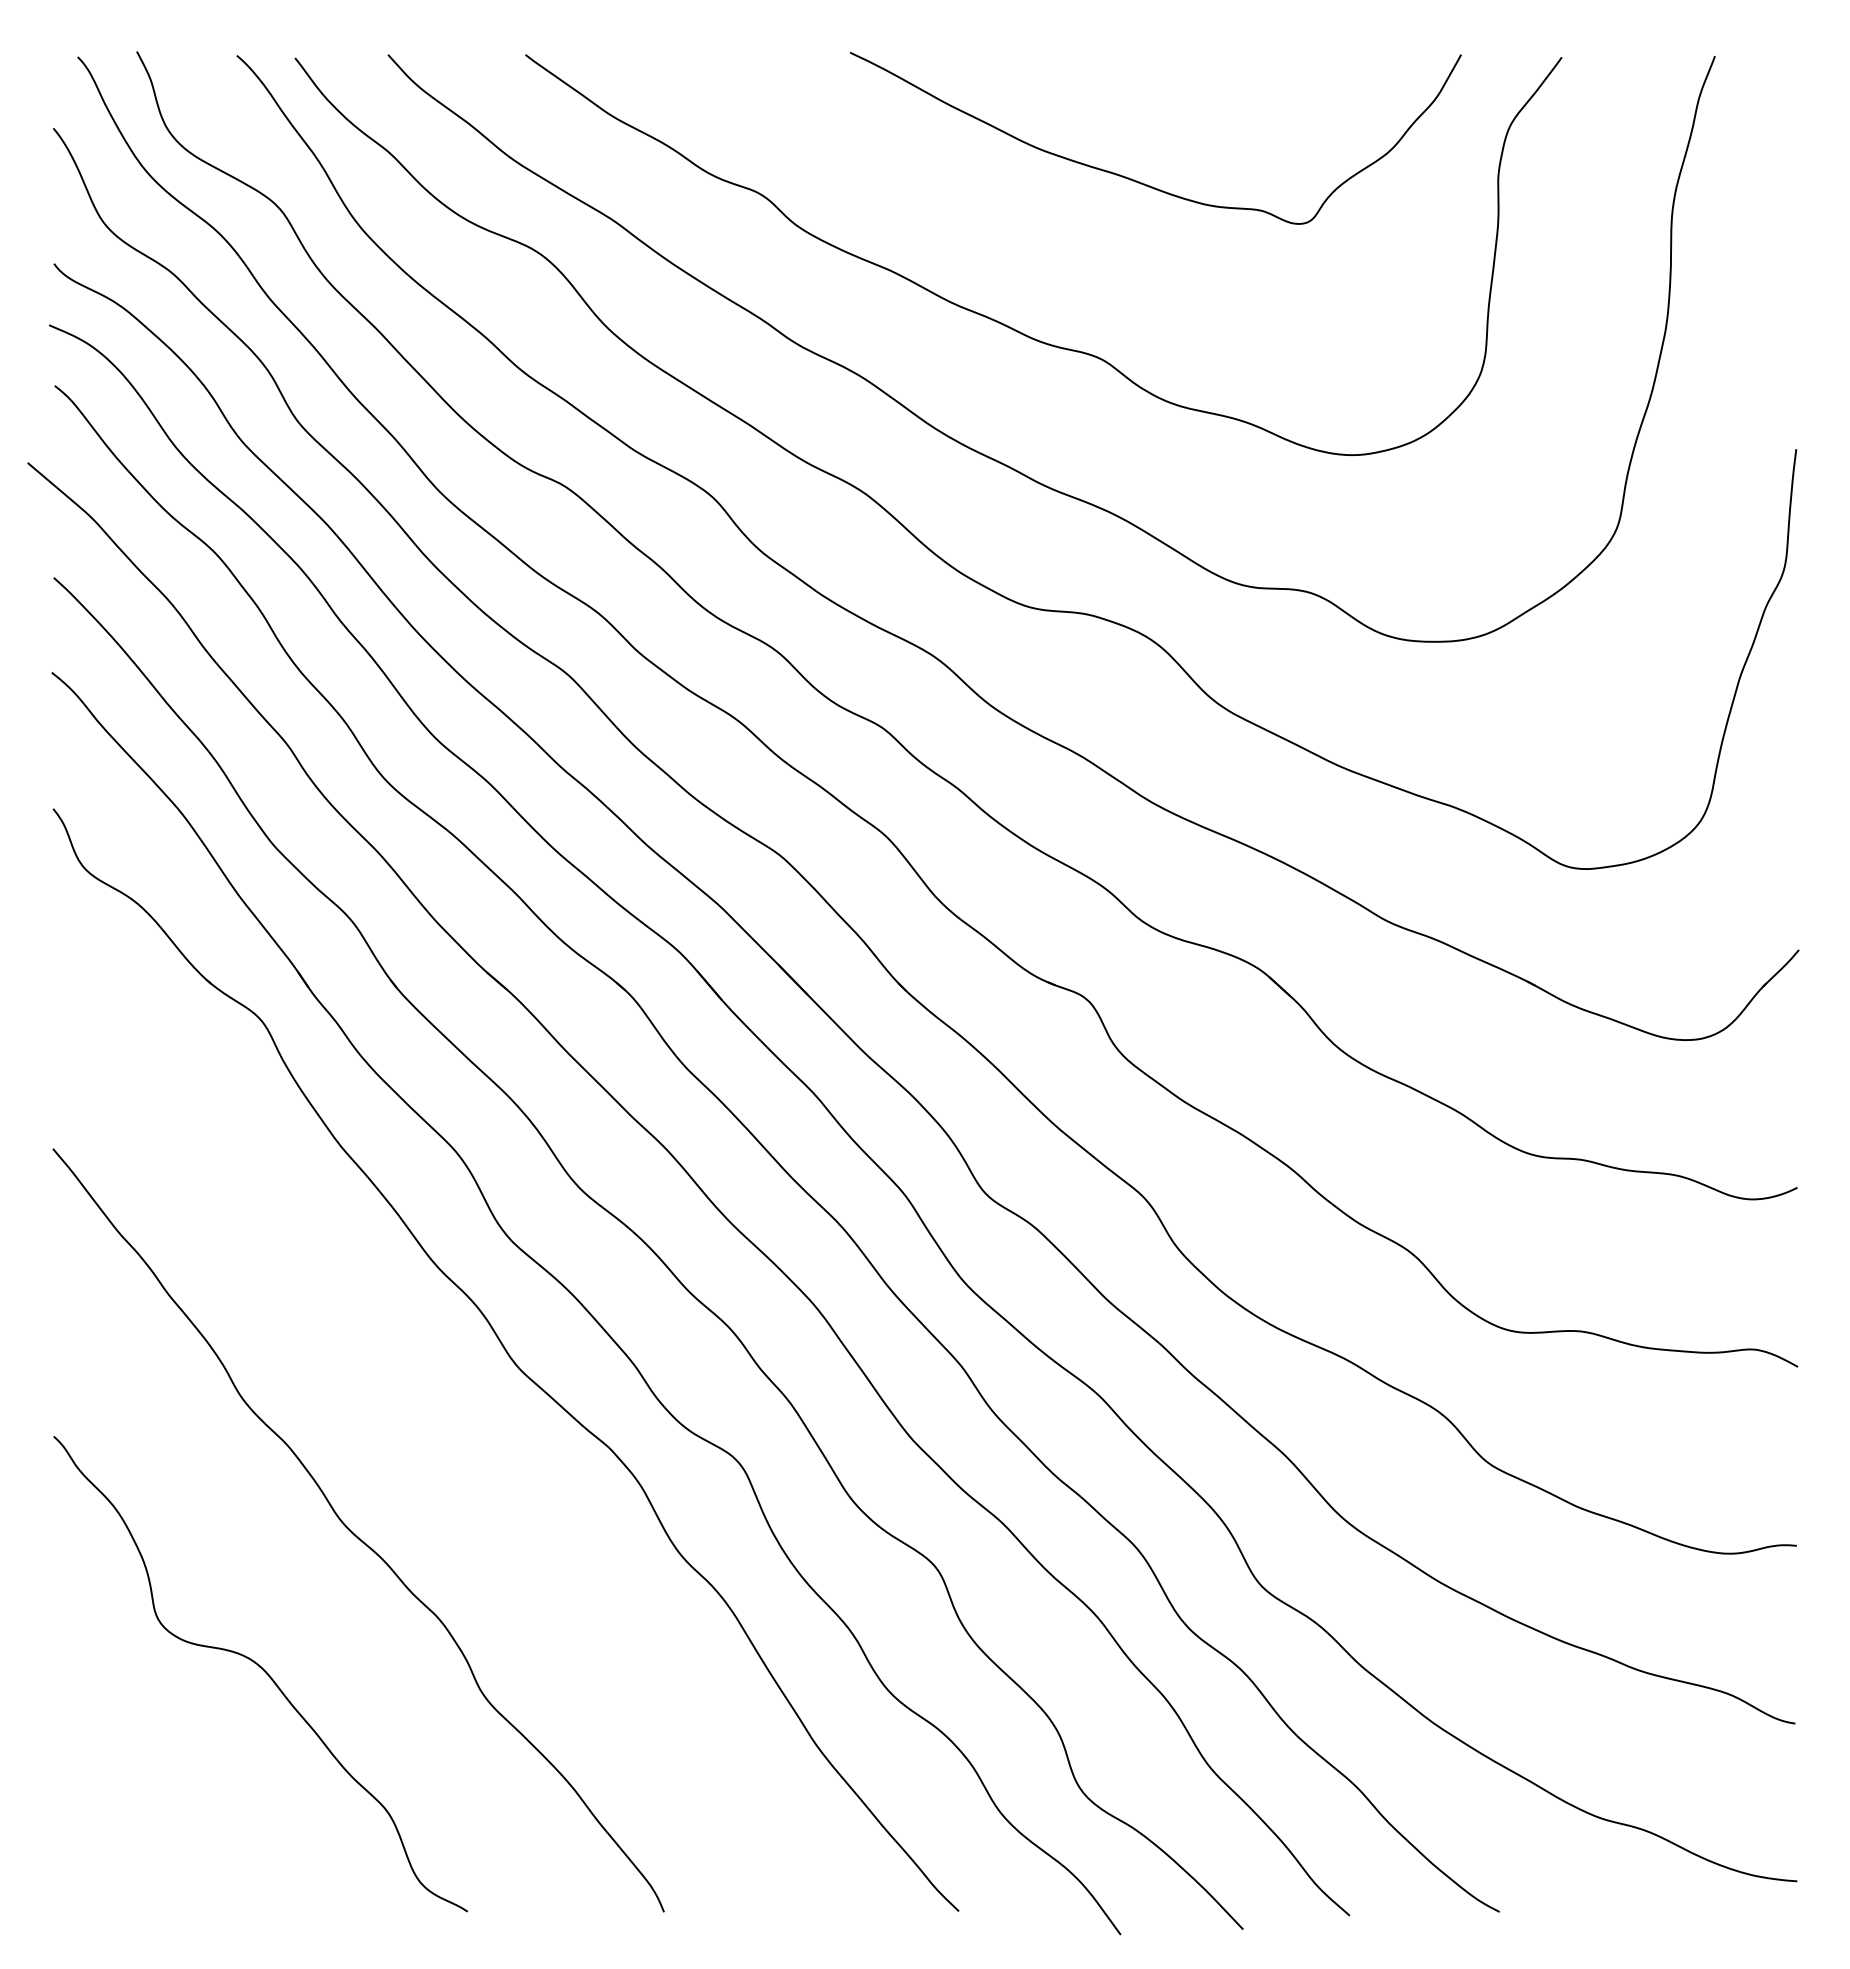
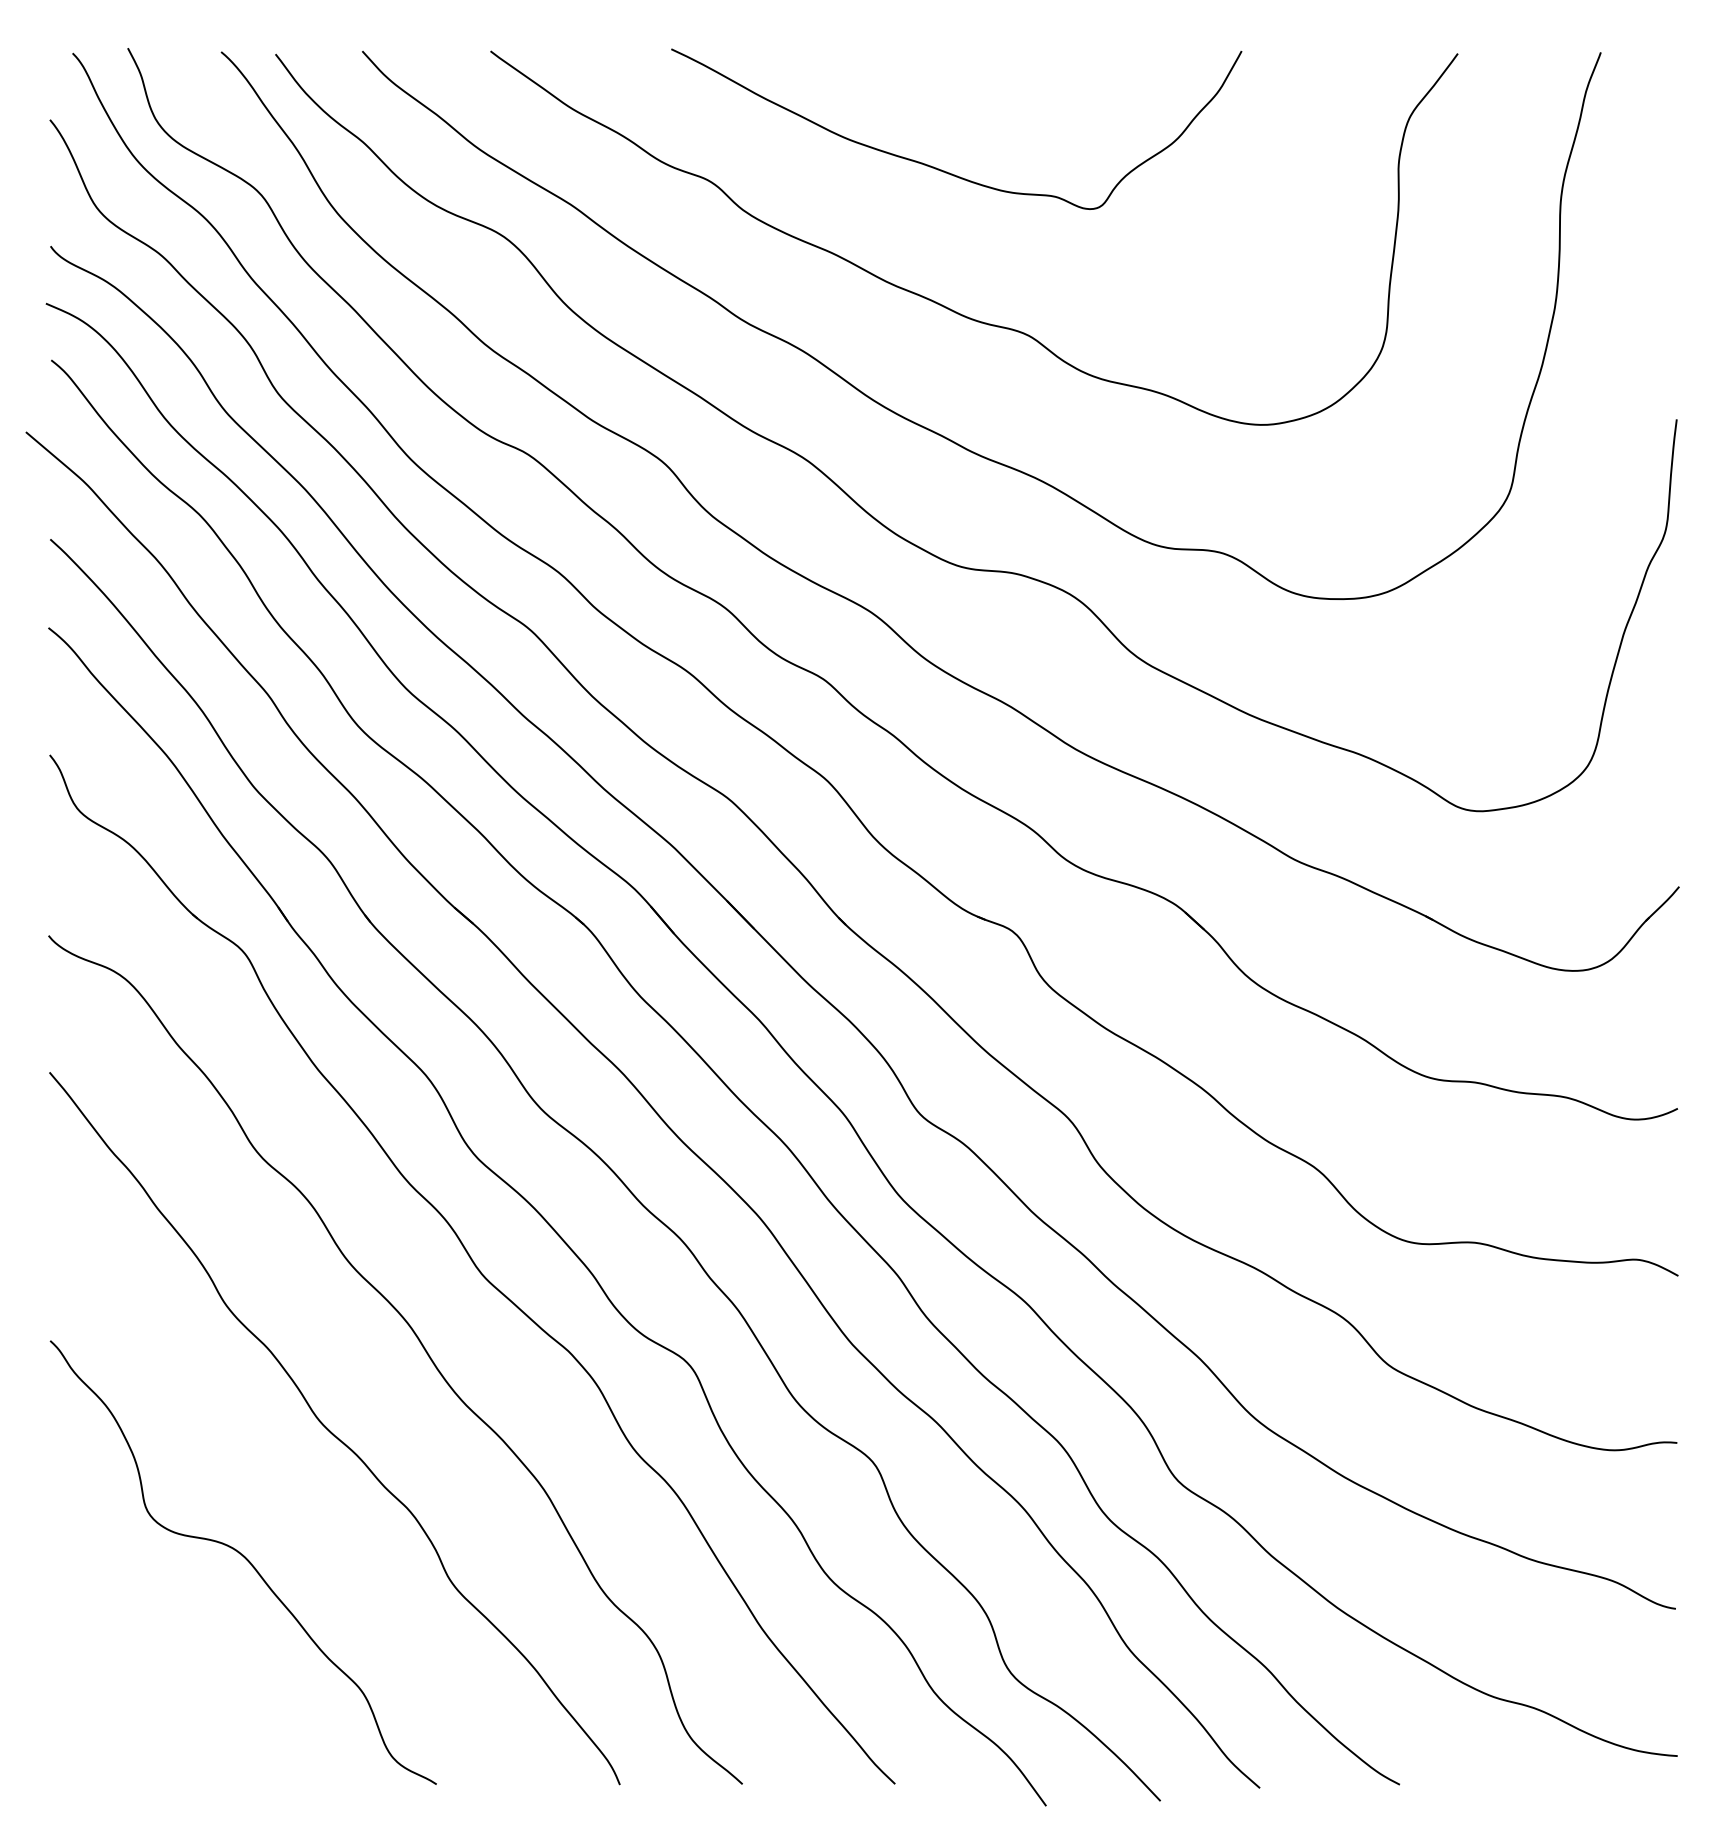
curve: (1139, 181) -> (941, 169), moved
curve: (449, 1438) -> (419, 1342), added

